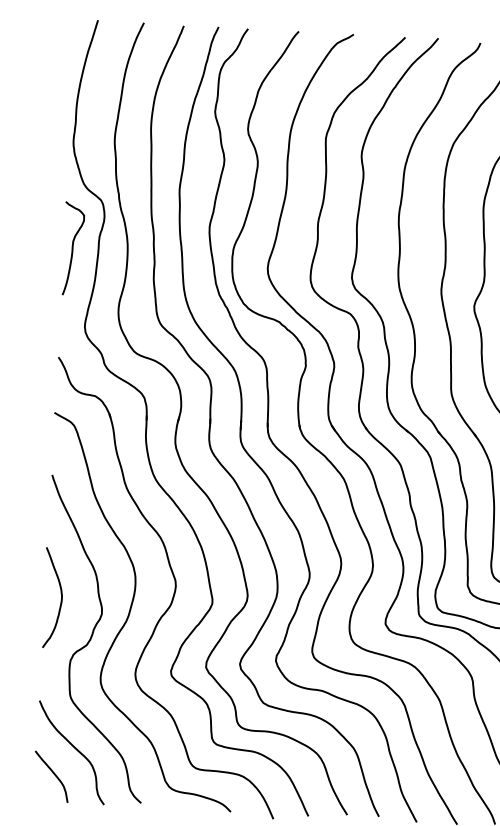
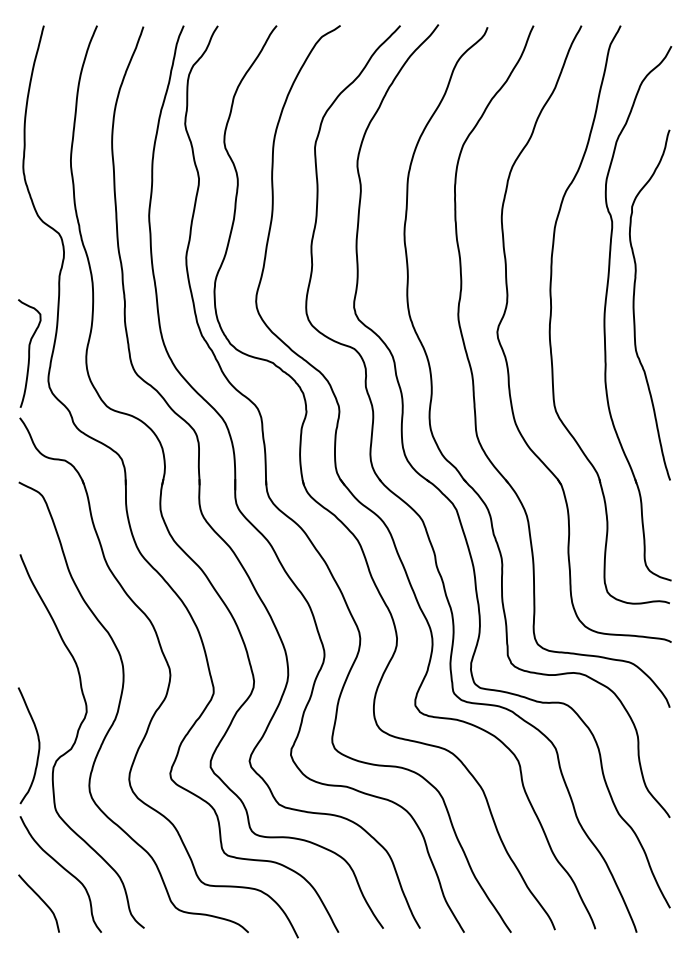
curve: (72, 248) -> (29, 353), moved
curve: (61, 598) -> (38, 745), moved

